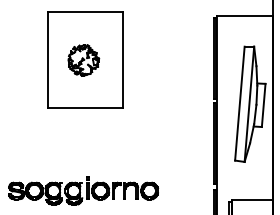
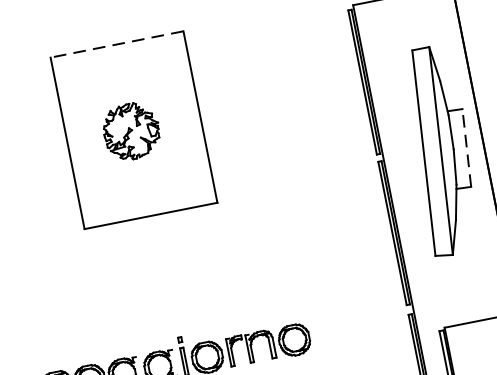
line: (84, 11) -> (115, 44), solid -> dashed
line: (263, 105) -> (466, 148), solid -> dashed

